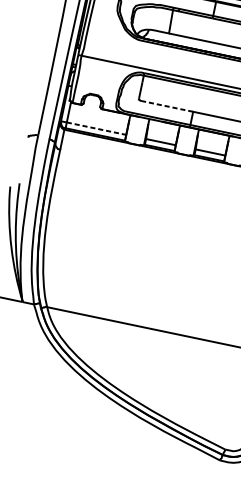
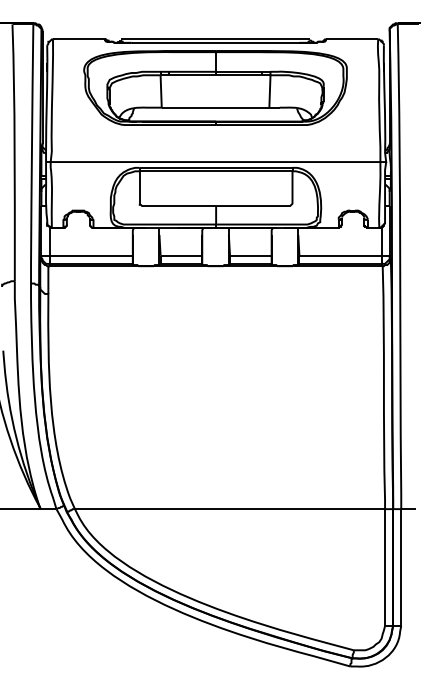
line: (167, 106) -> (180, 206), dashed -> solid
line: (96, 128) -> (91, 255), dashed -> solid

